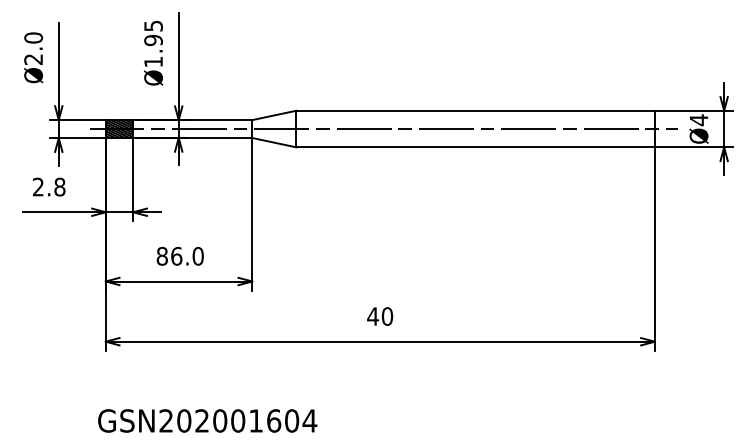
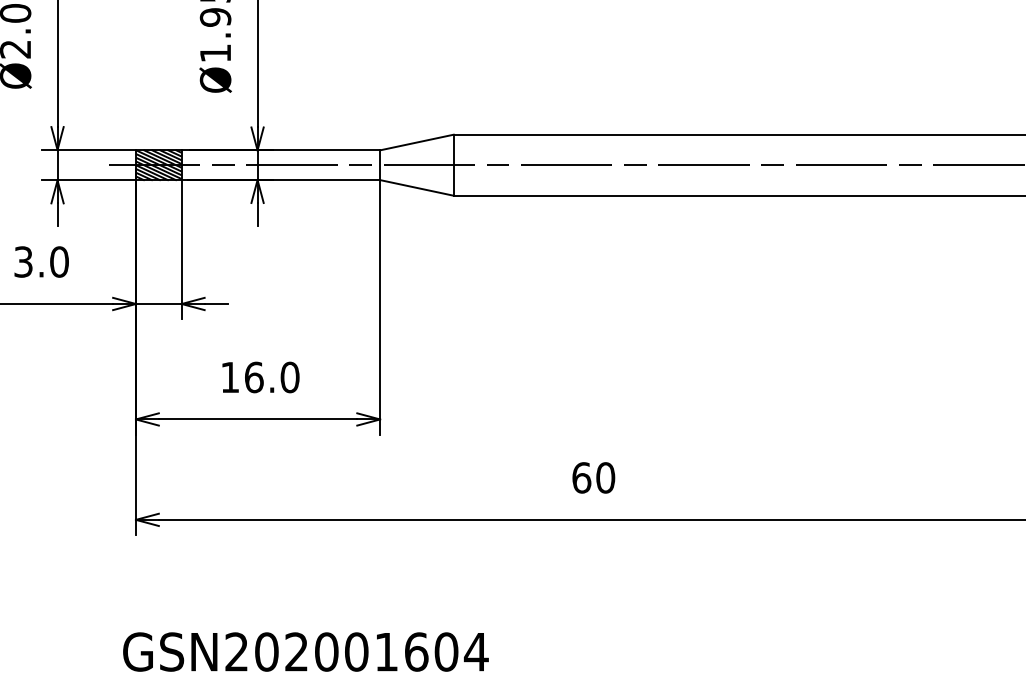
text: (49, 187) -> (42, 262), 2.8 -> 3.0
text: (161, 255) -> (228, 376), 86.0 -> 16.0
text: (372, 316) -> (580, 477), 40 -> 60

